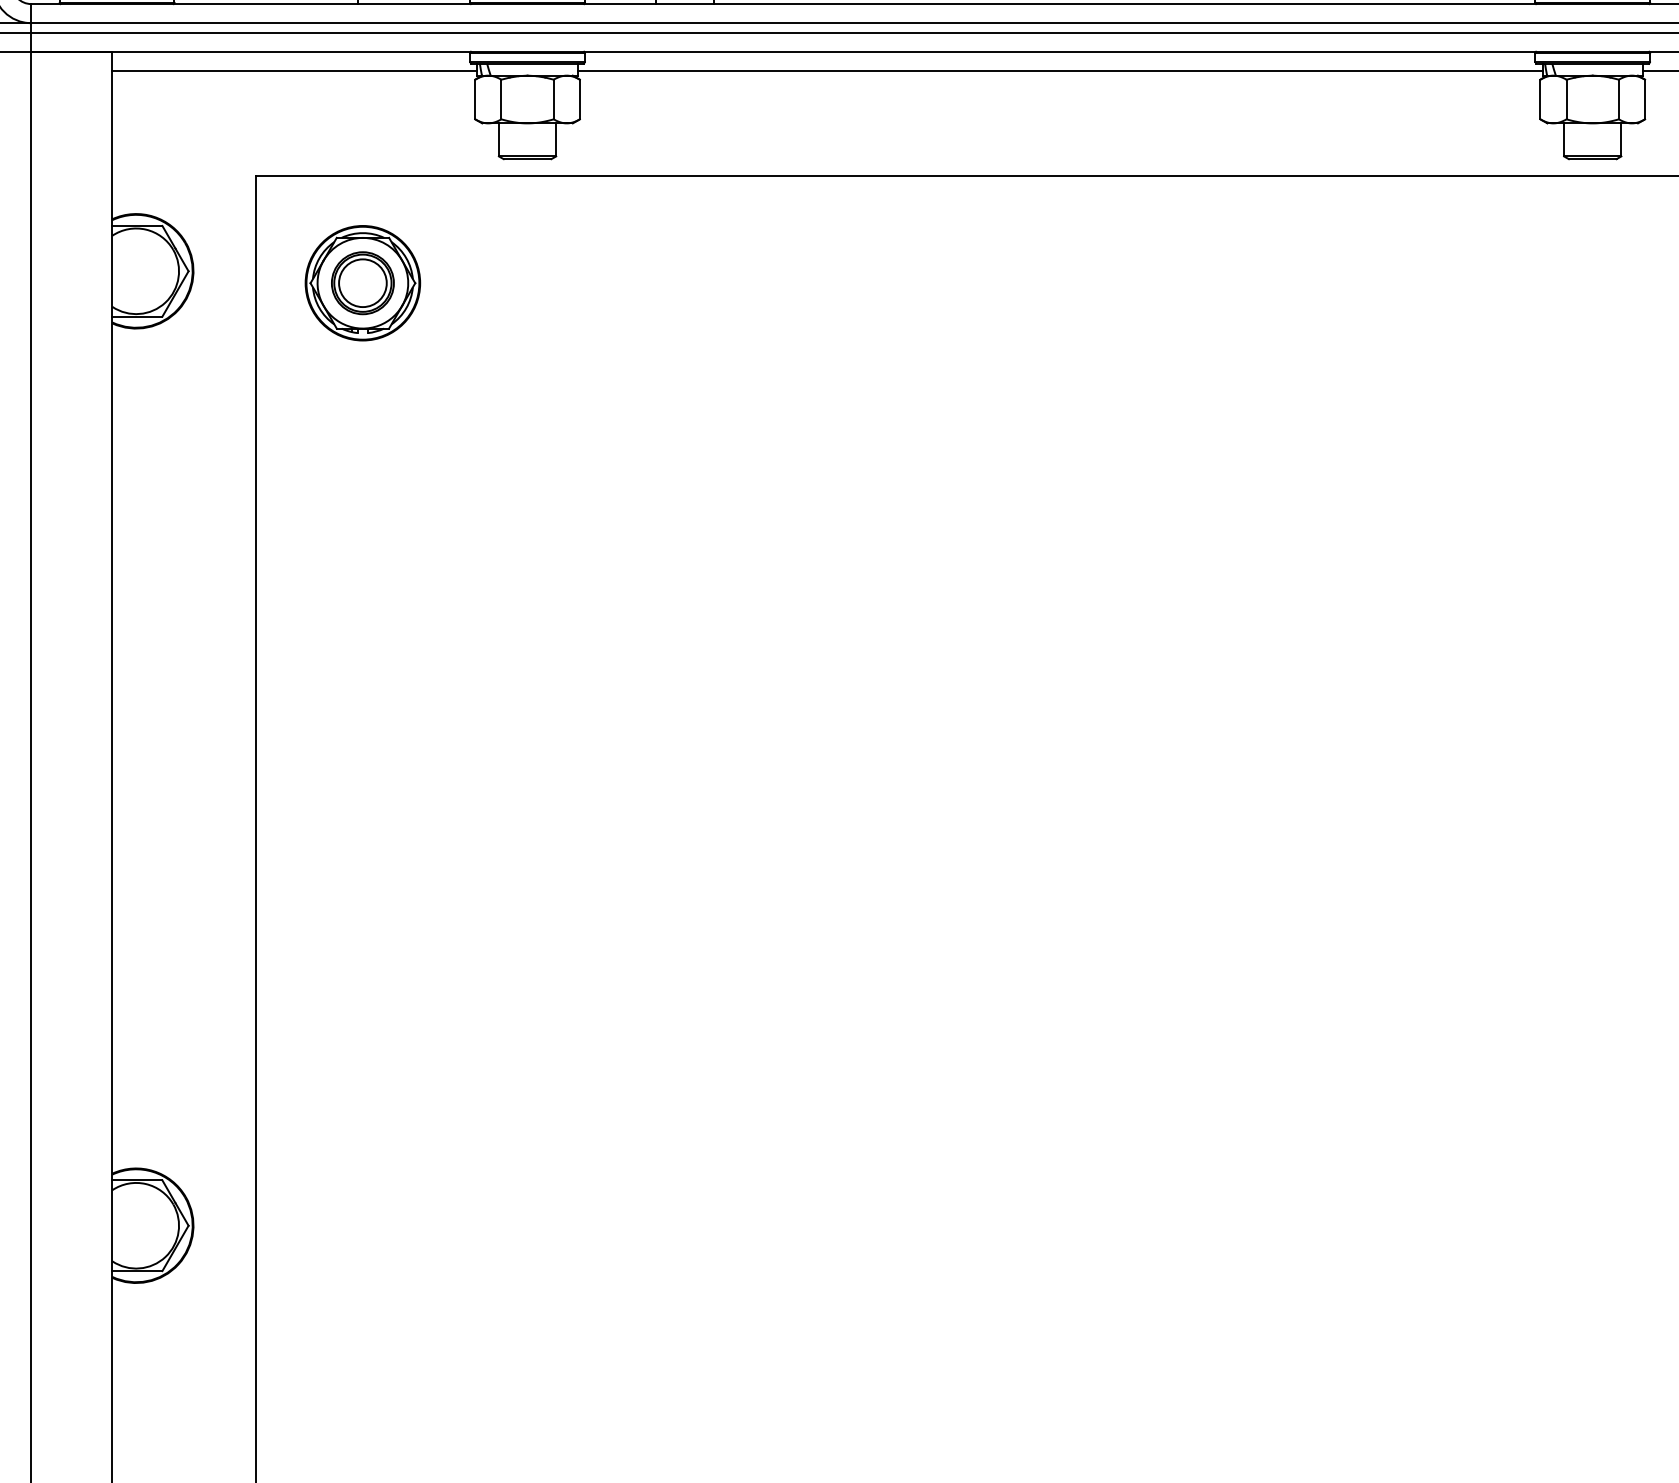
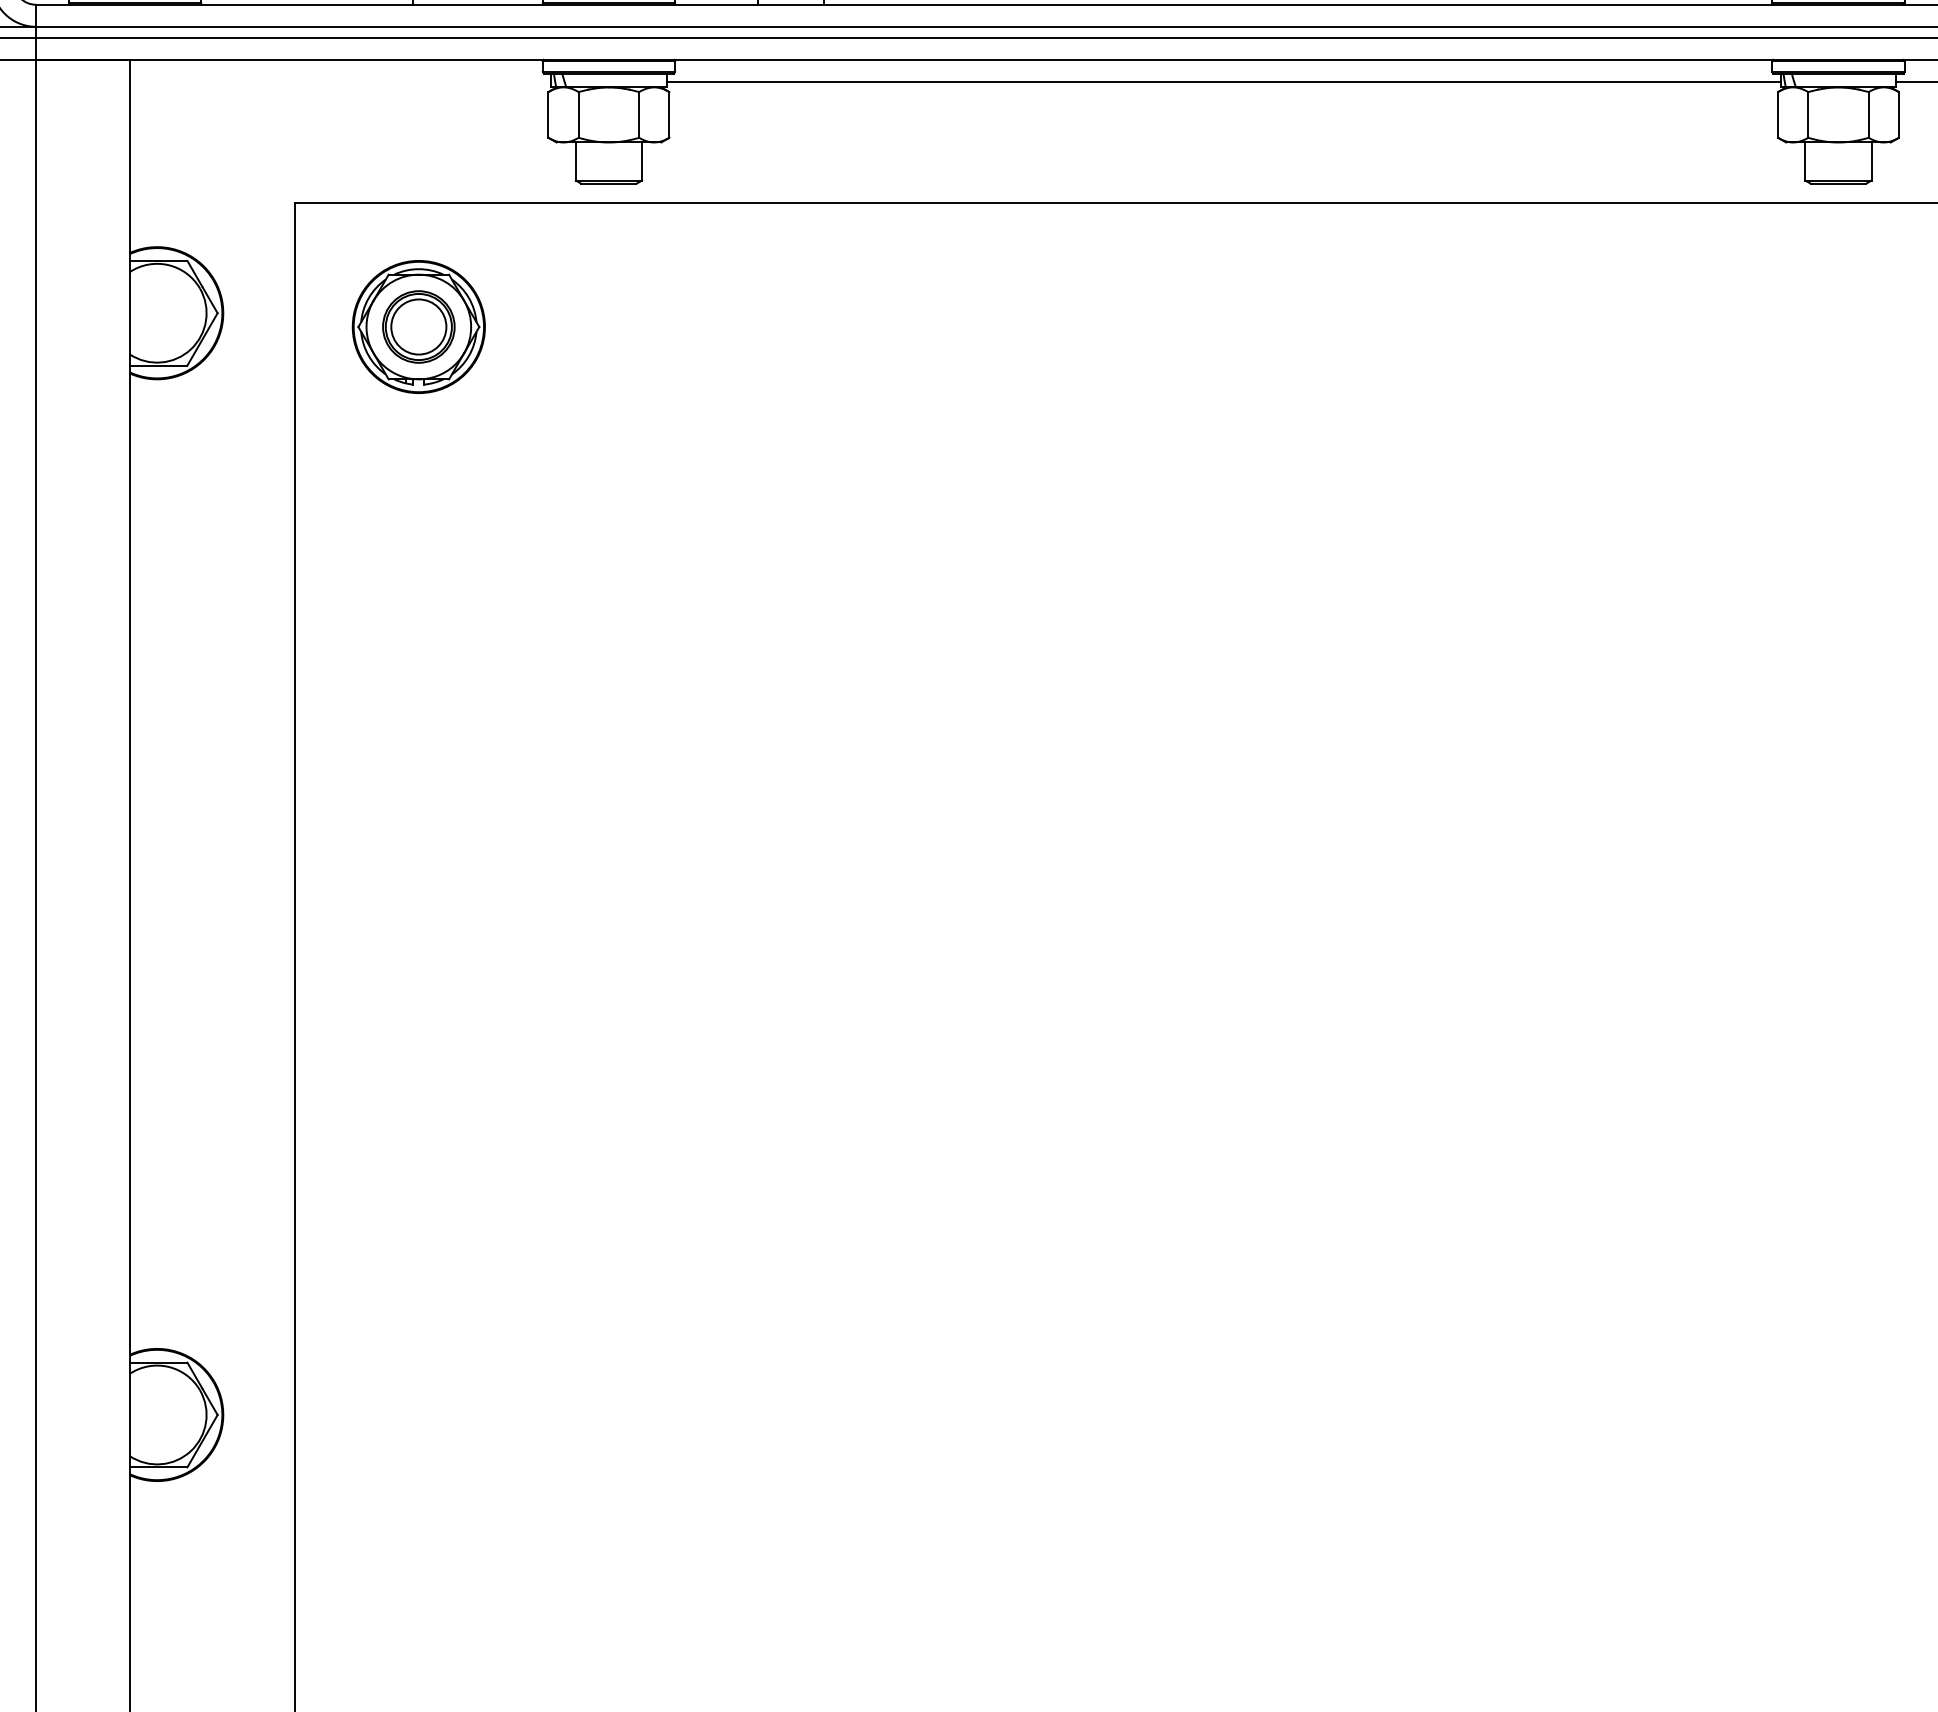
line: (295, 70) -> (340, 81), removed

